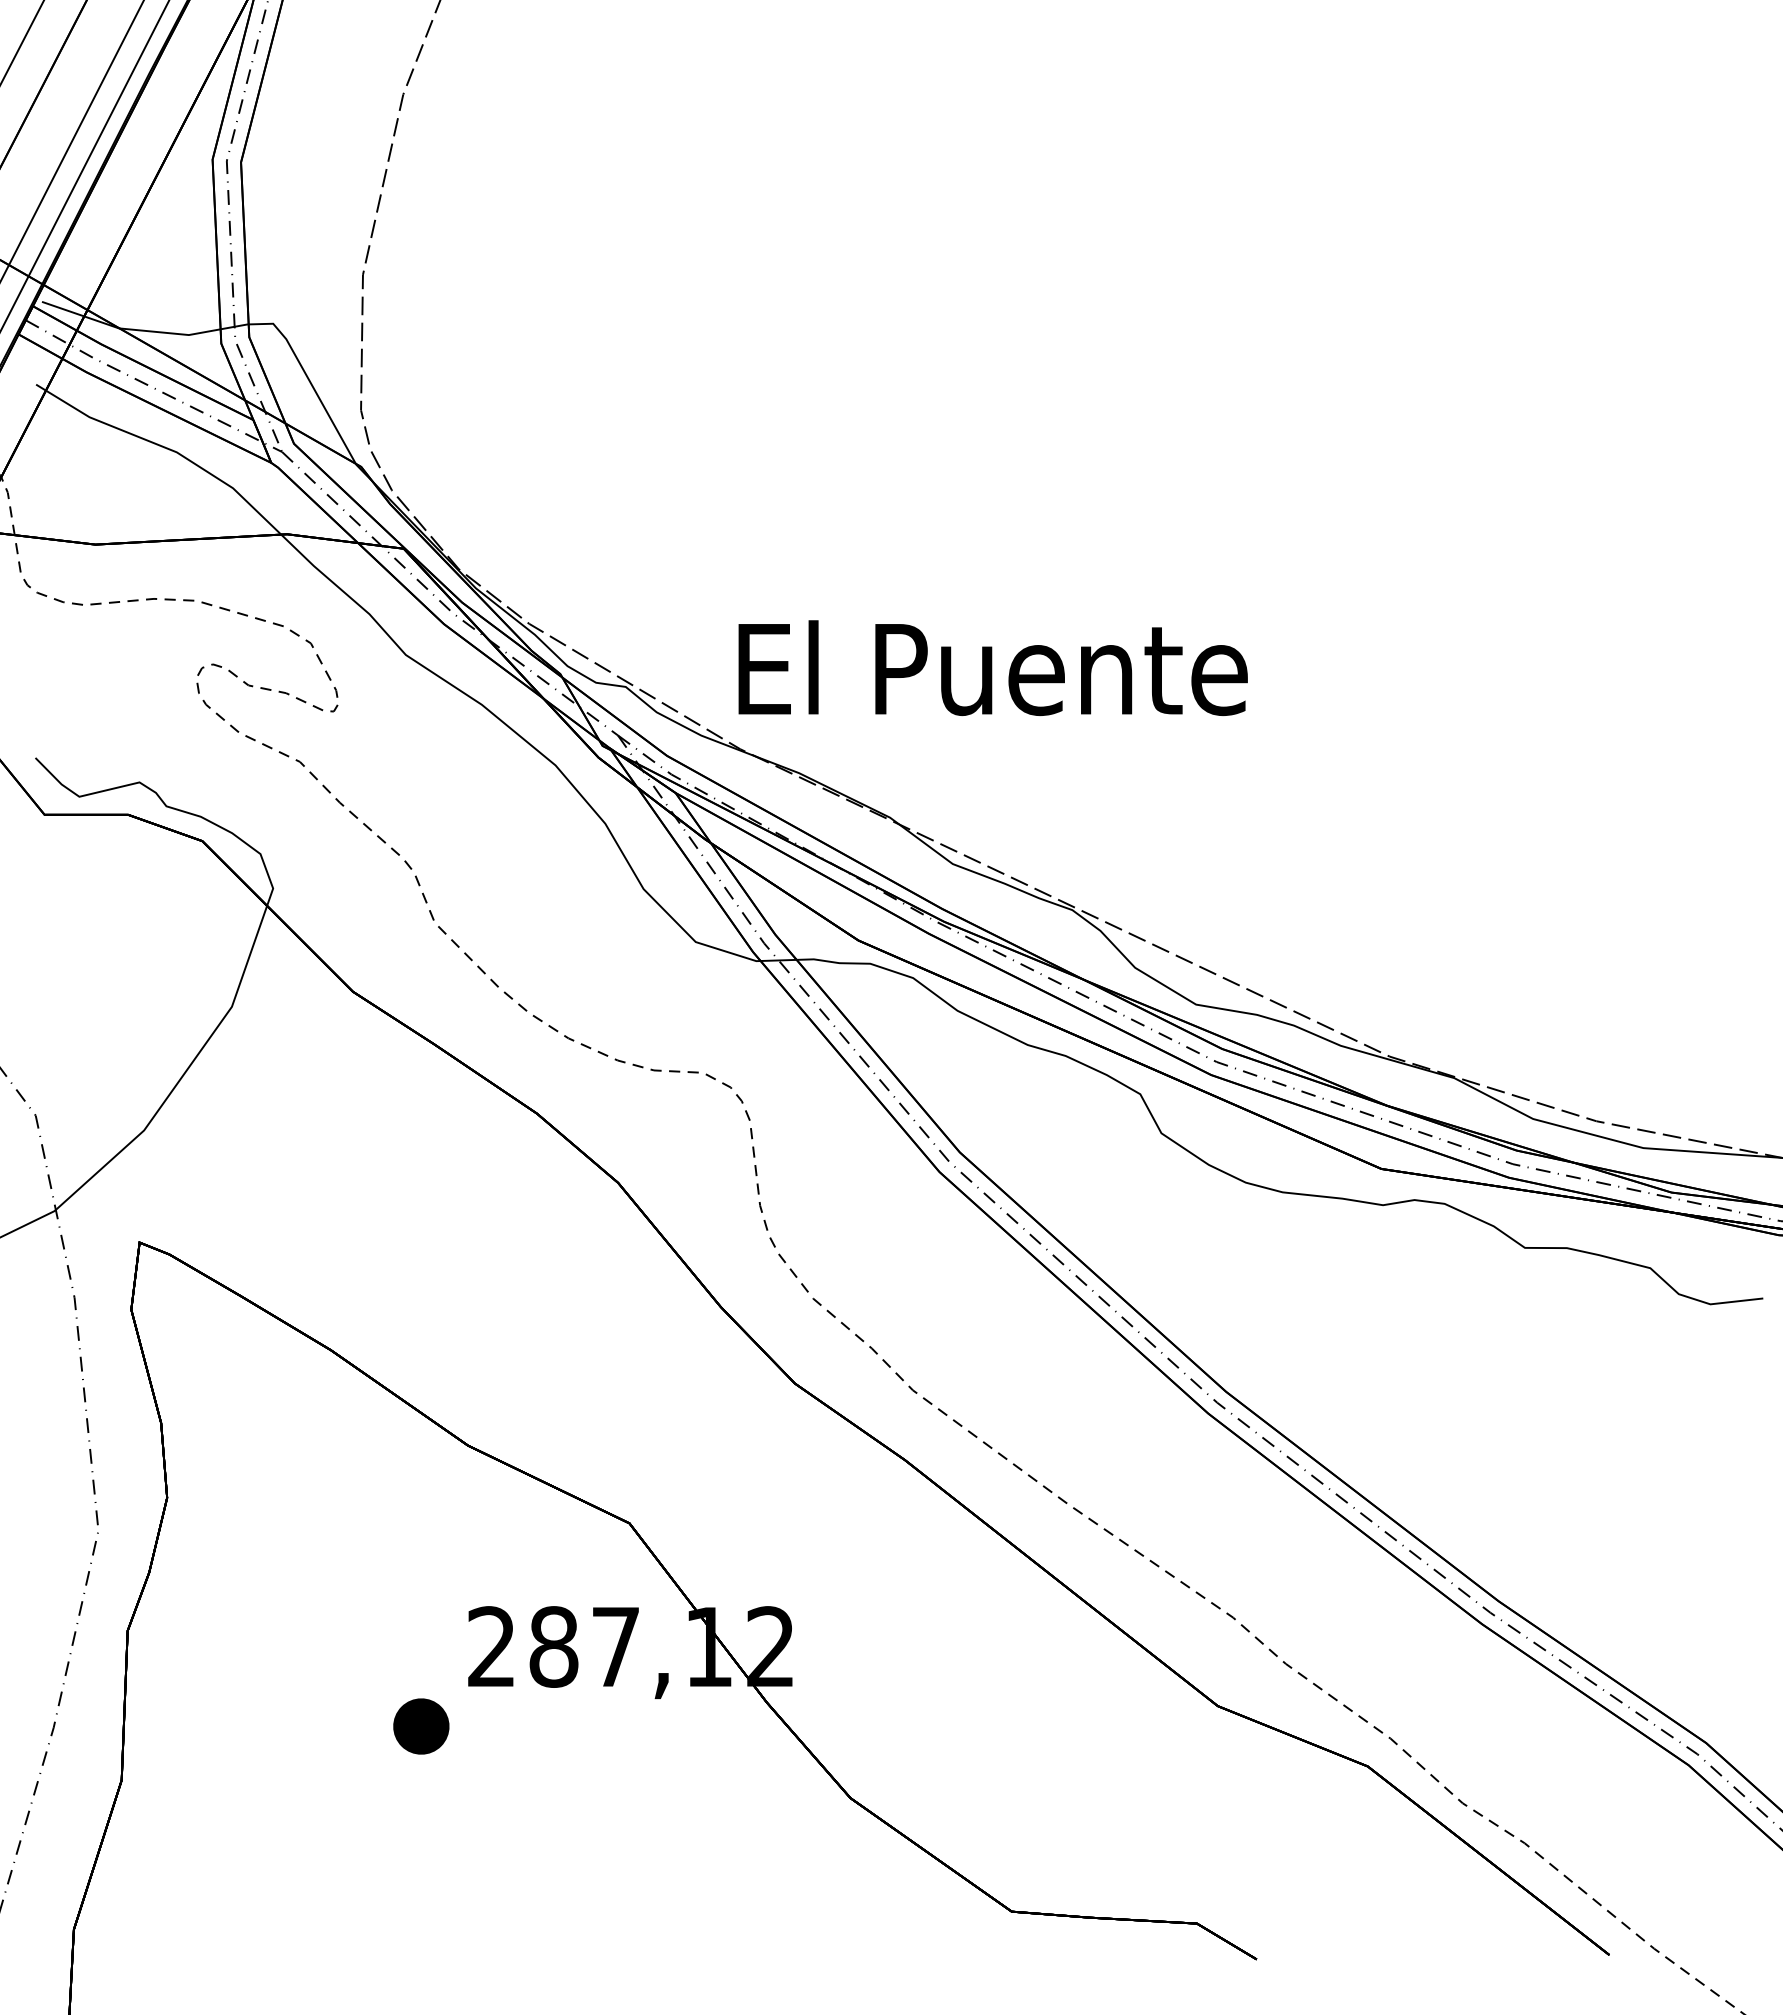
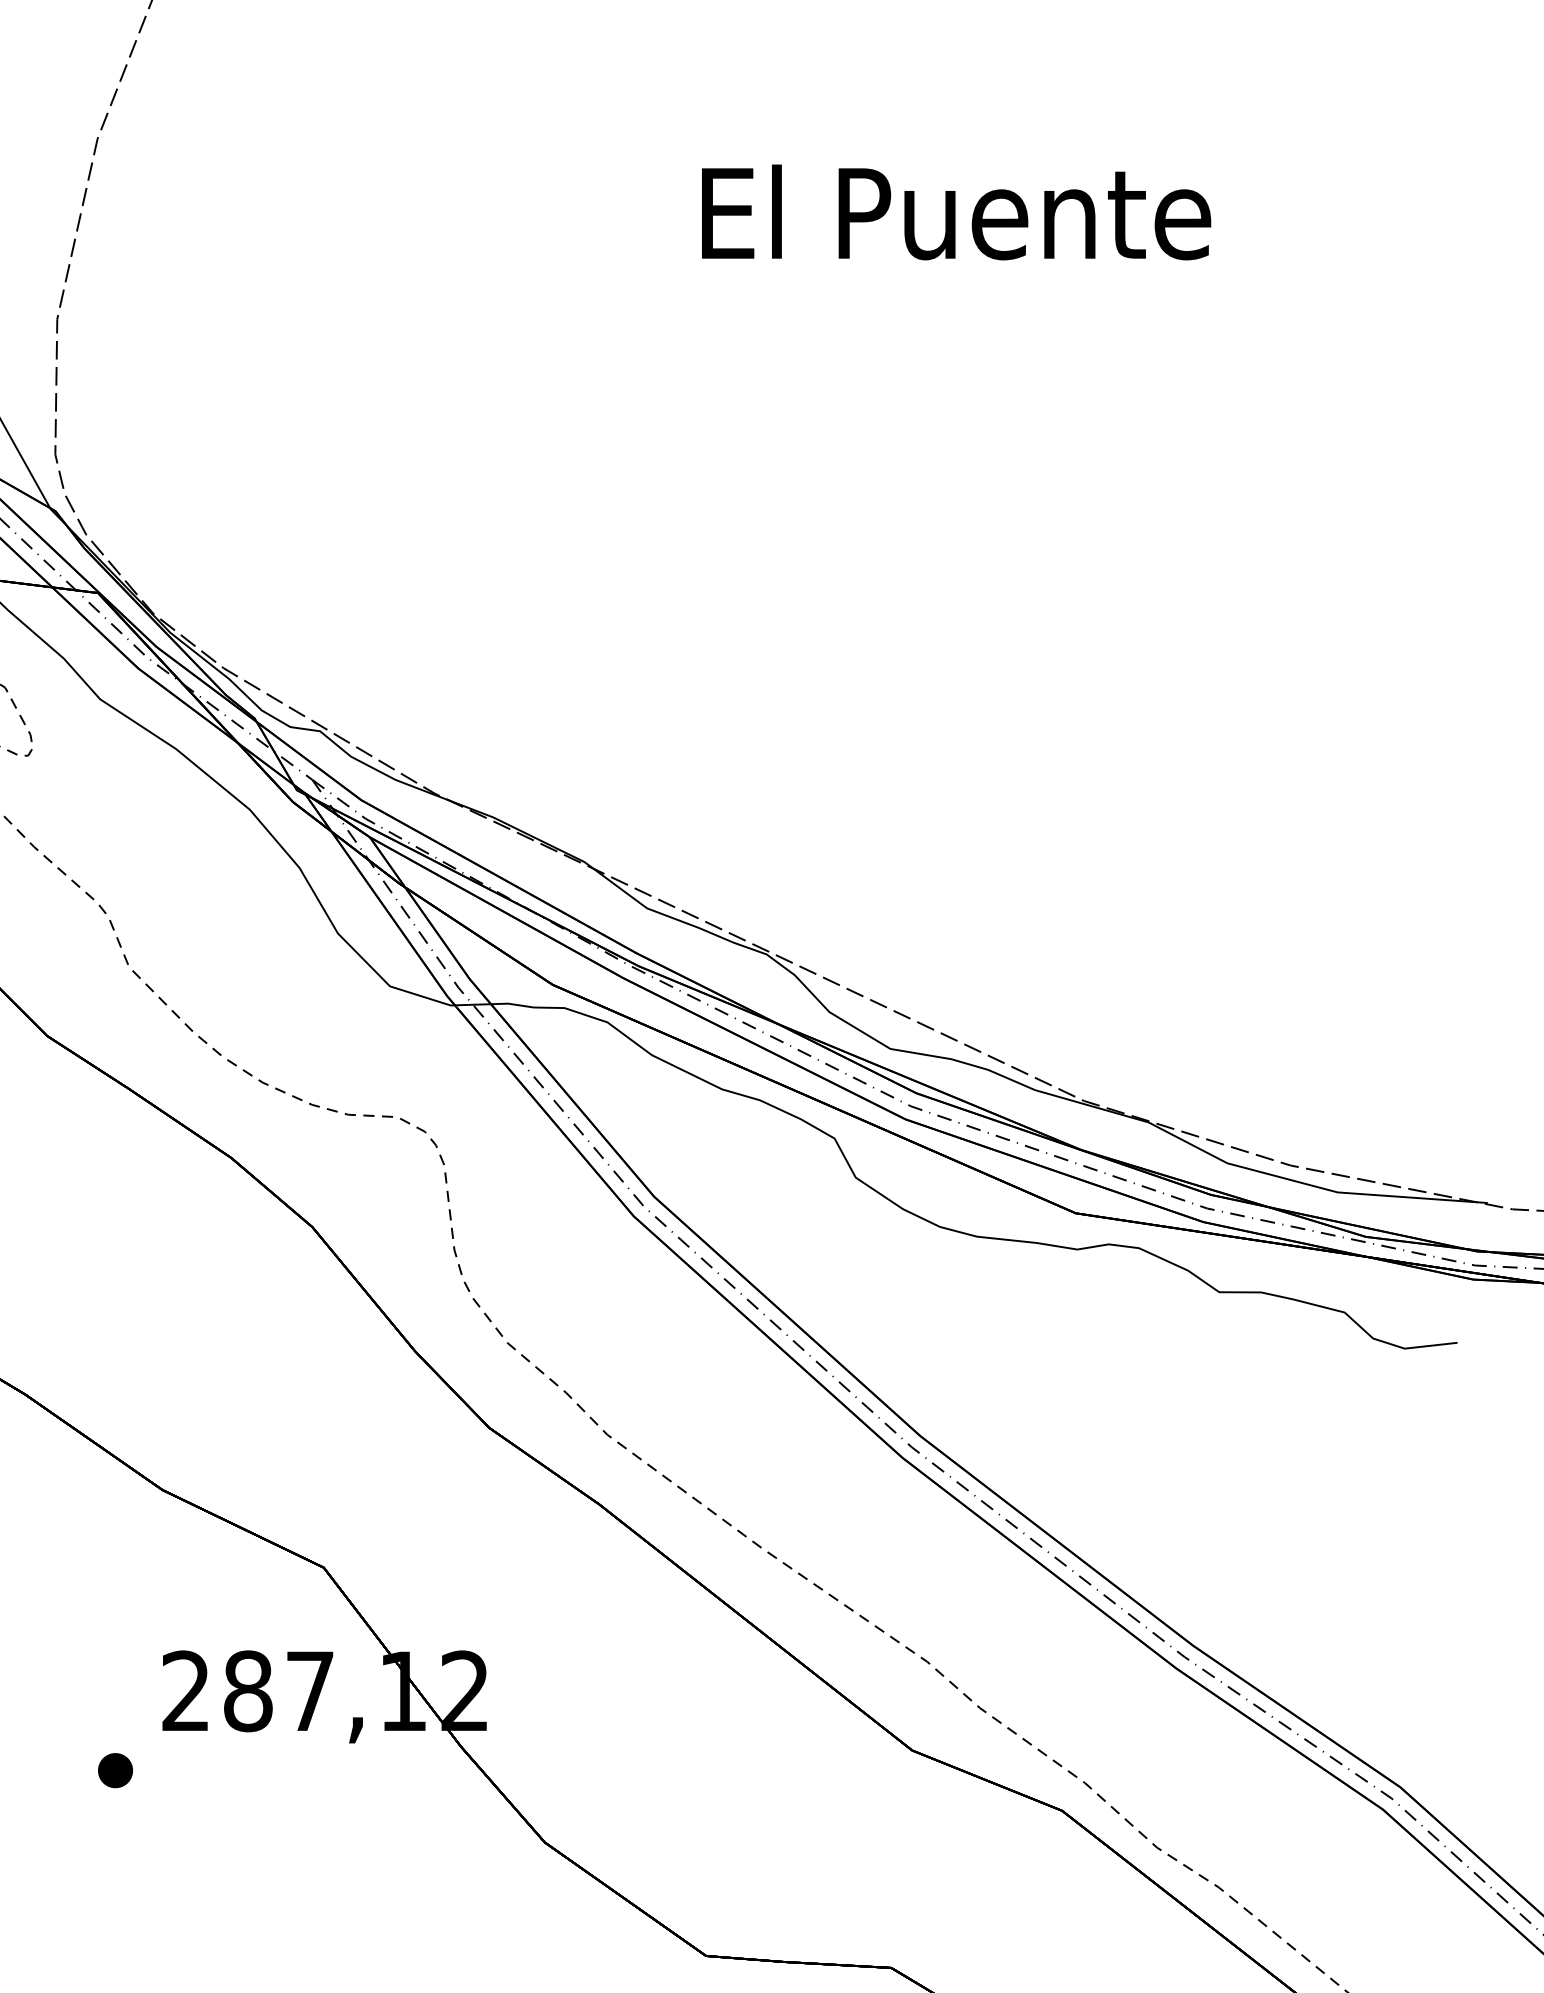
text: (992, 667) -> (955, 211), moved
part: (420, 1725) -> (114, 1769), size x0.62

